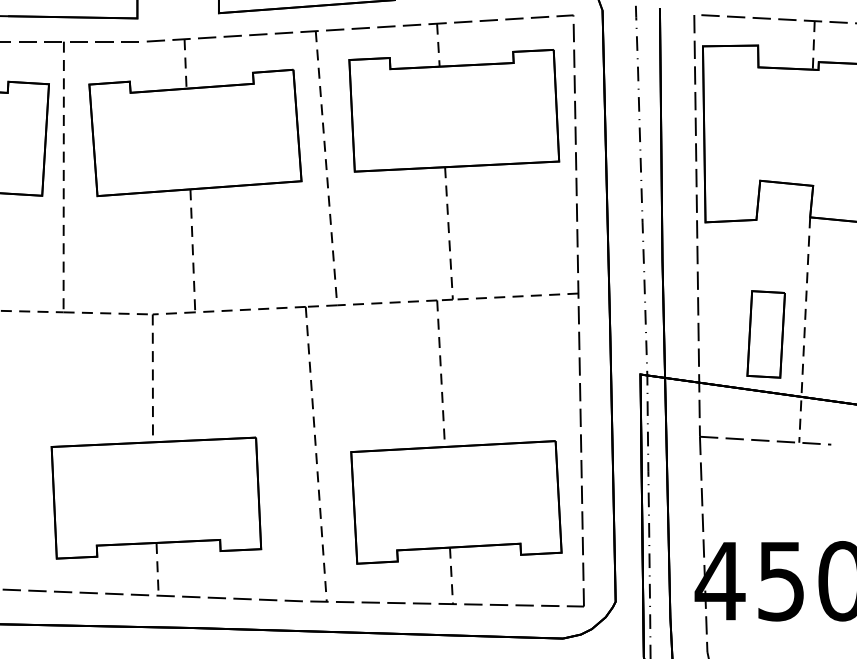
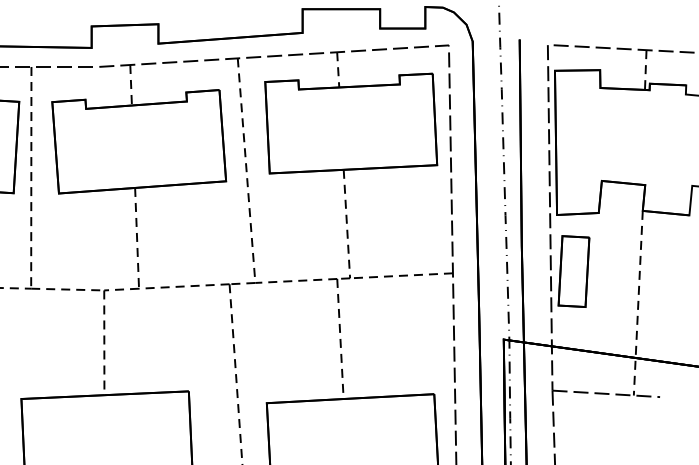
part: (765, 334) -> (573, 271), moved

